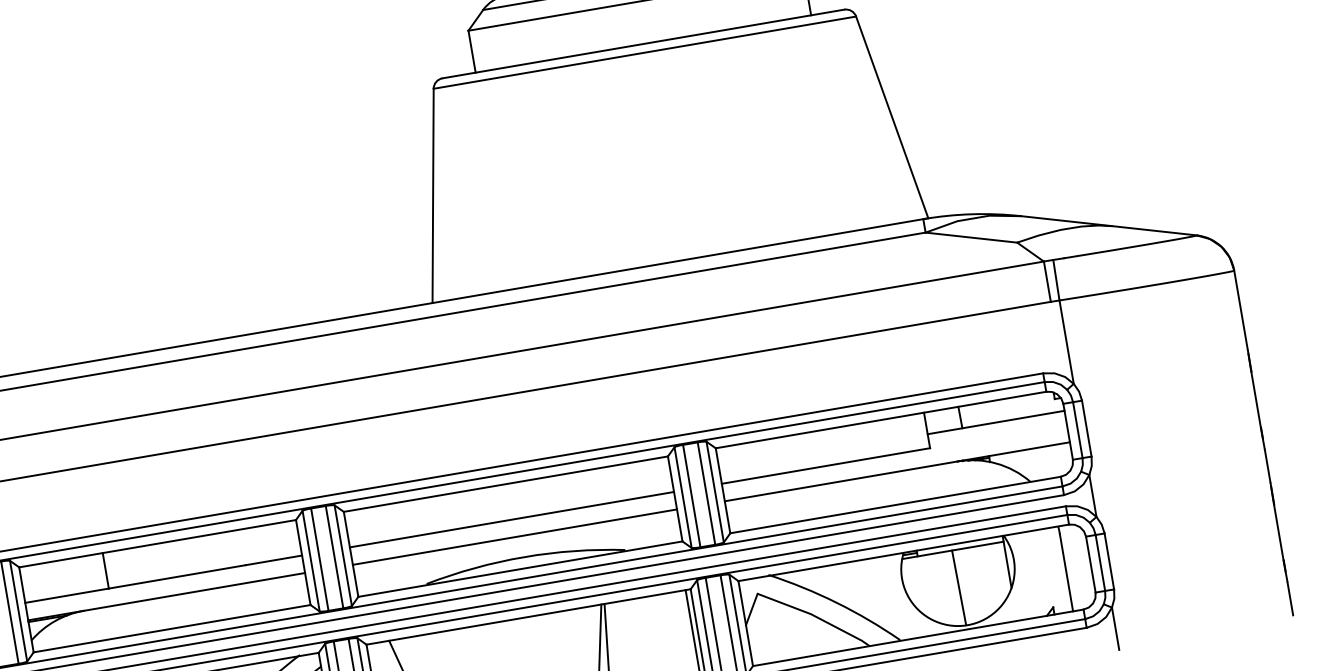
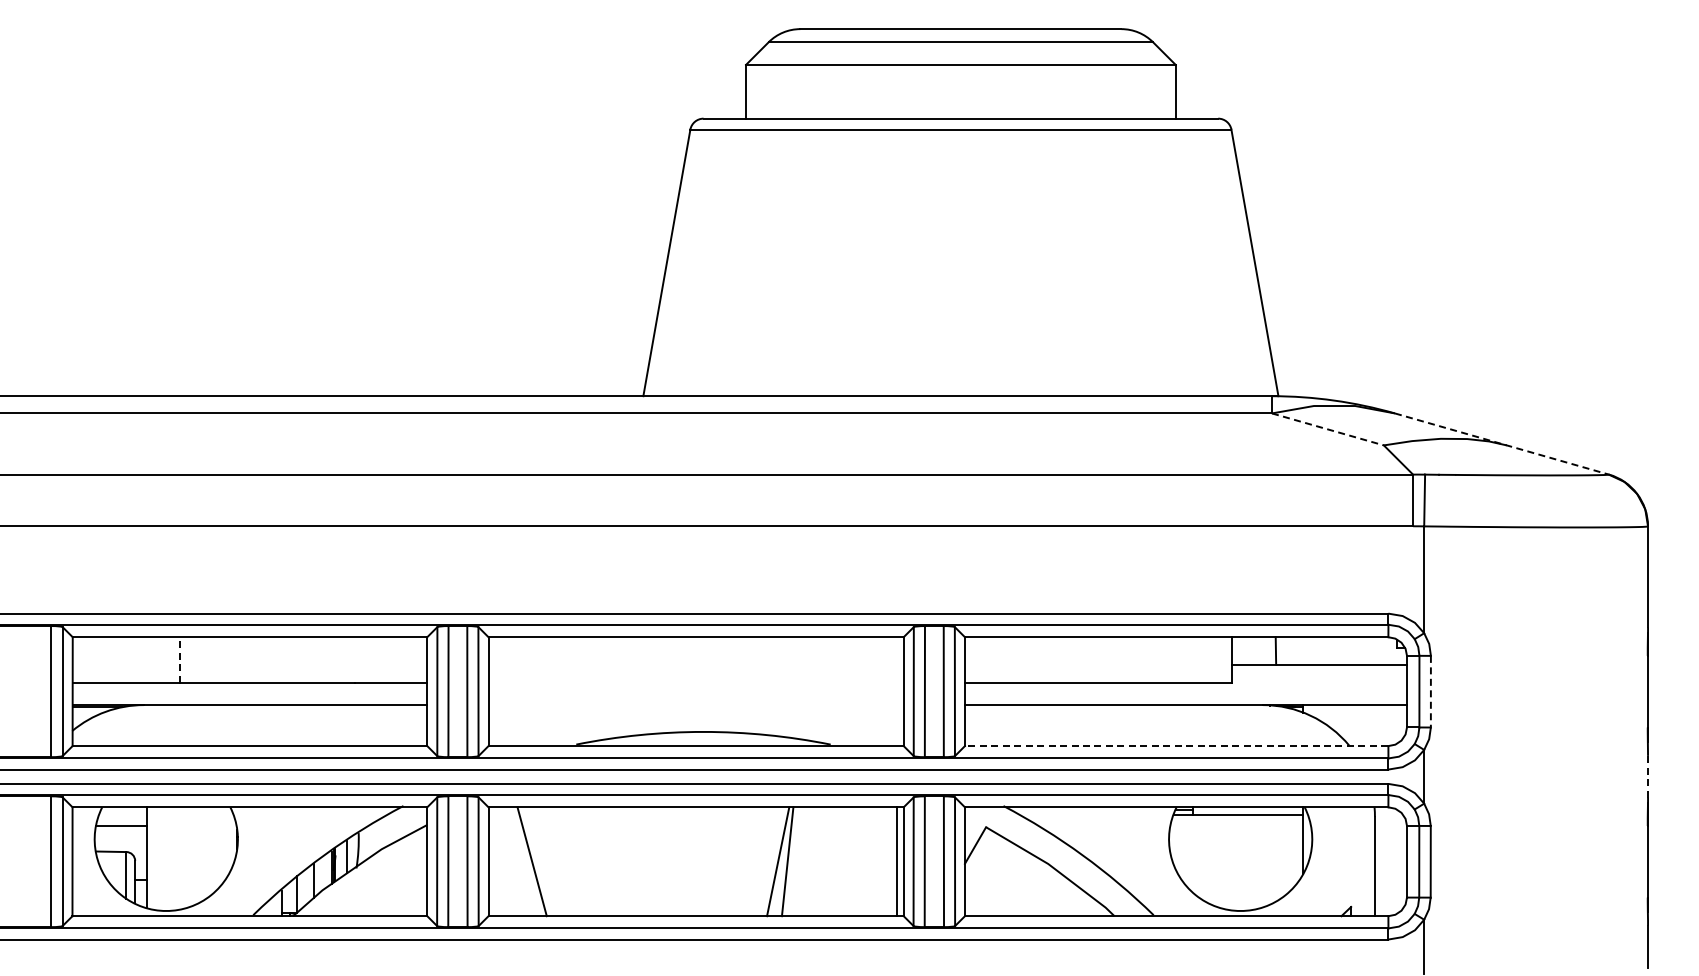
line: (1109, 226) -> (1502, 444), solid -> dashed
line: (971, 237) -> (1328, 429), solid -> dashed
line: (1086, 428) -> (1430, 691), solid -> dashed
line: (1267, 465) -> (1648, 776), solid -> dashed
line: (895, 505) -> (1176, 746), solid -> dashed
line: (511, 519) -> (695, 682), removed
line: (514, 537) -> (695, 705), removed
line: (105, 570) -> (179, 659), solid -> dashed
line: (958, 587) -> (1237, 862), removed

